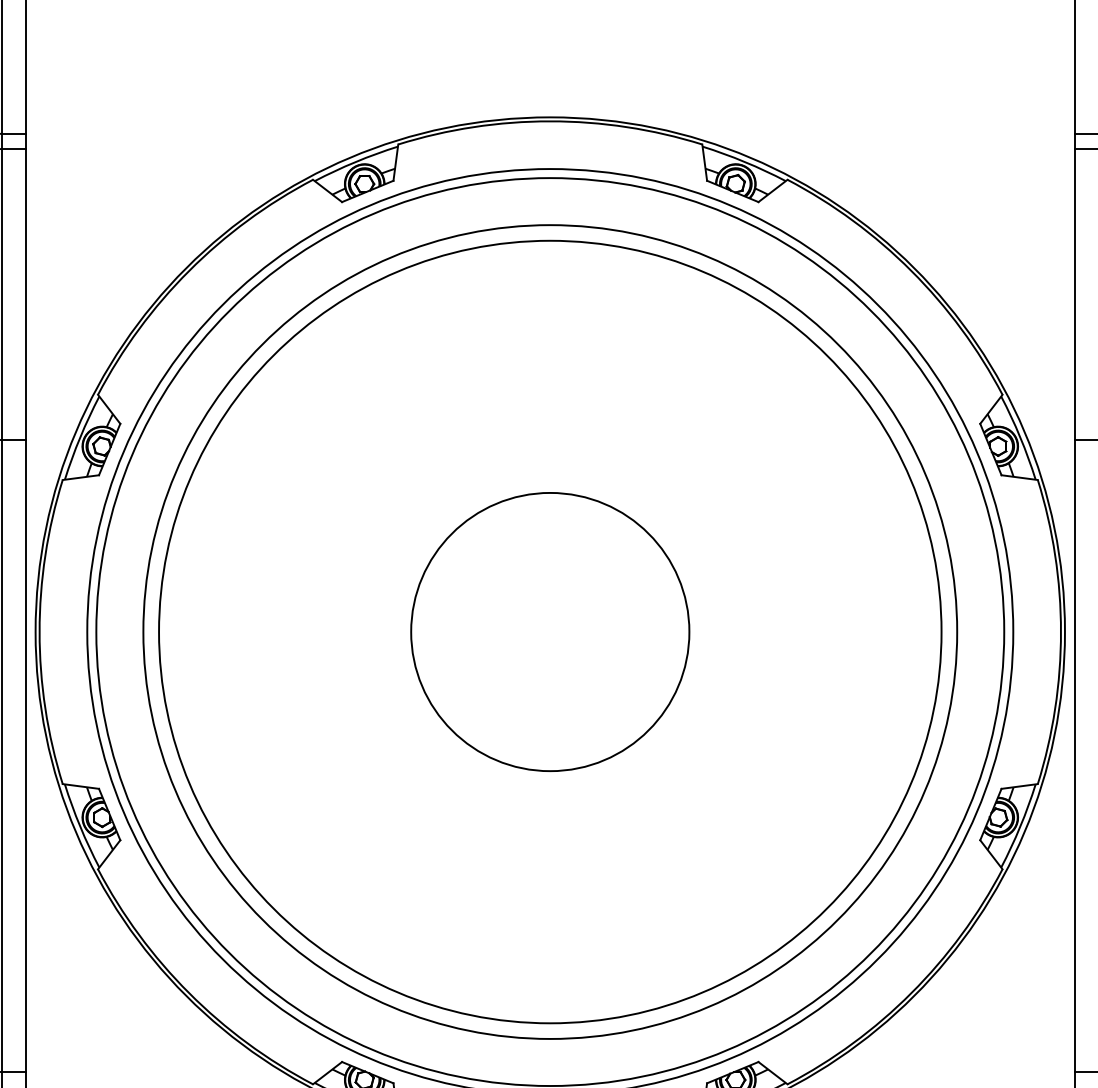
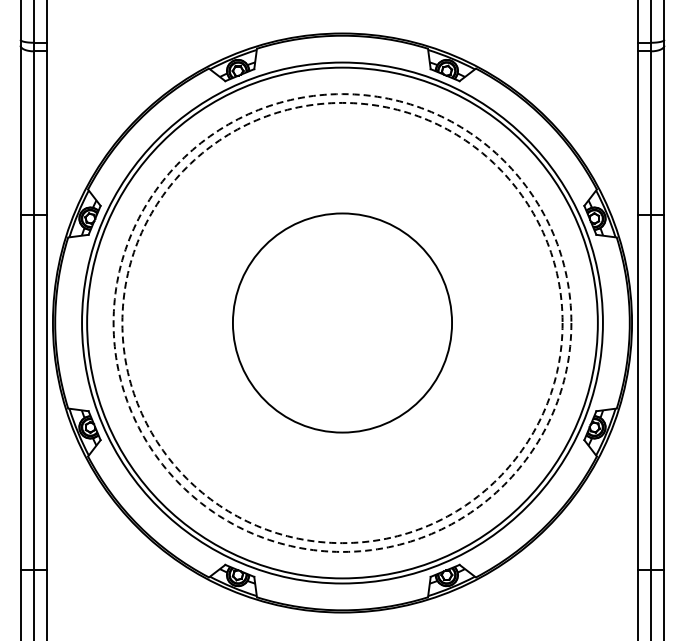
circle: (550, 631) -> (342, 322), size x1.4
circle: (550, 631) -> (342, 322), solid -> dashed
circle: (550, 631) -> (342, 322), solid -> dashed

